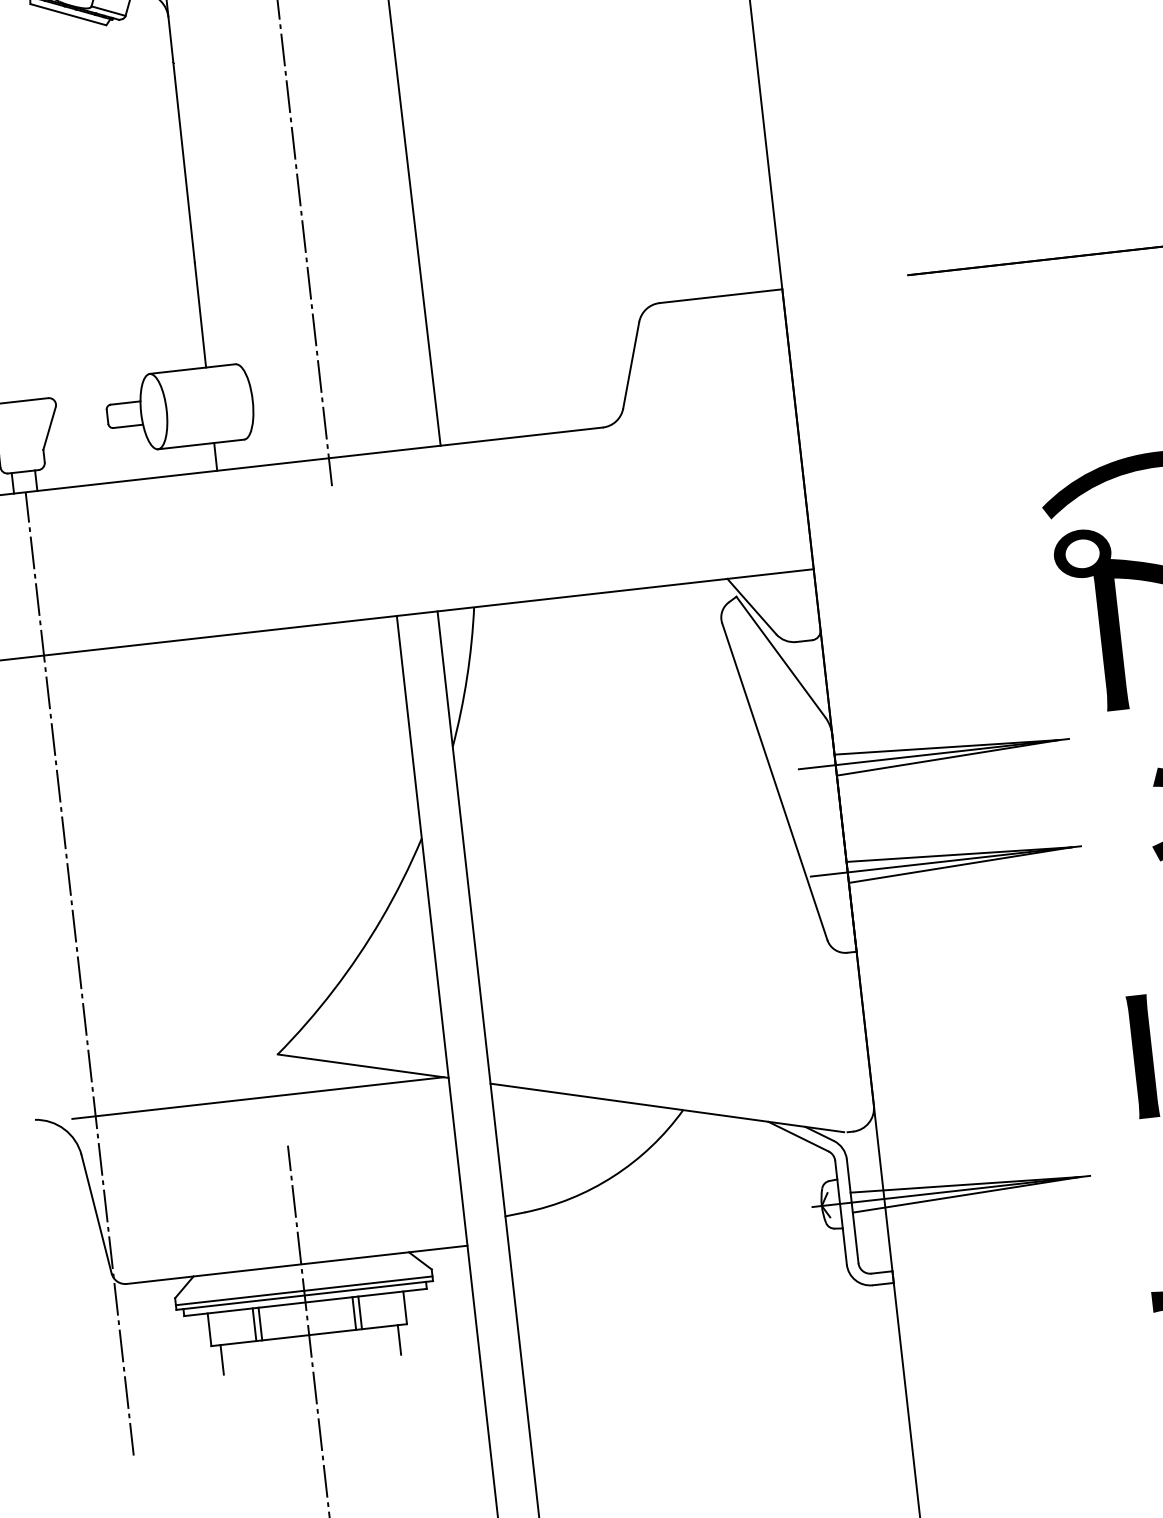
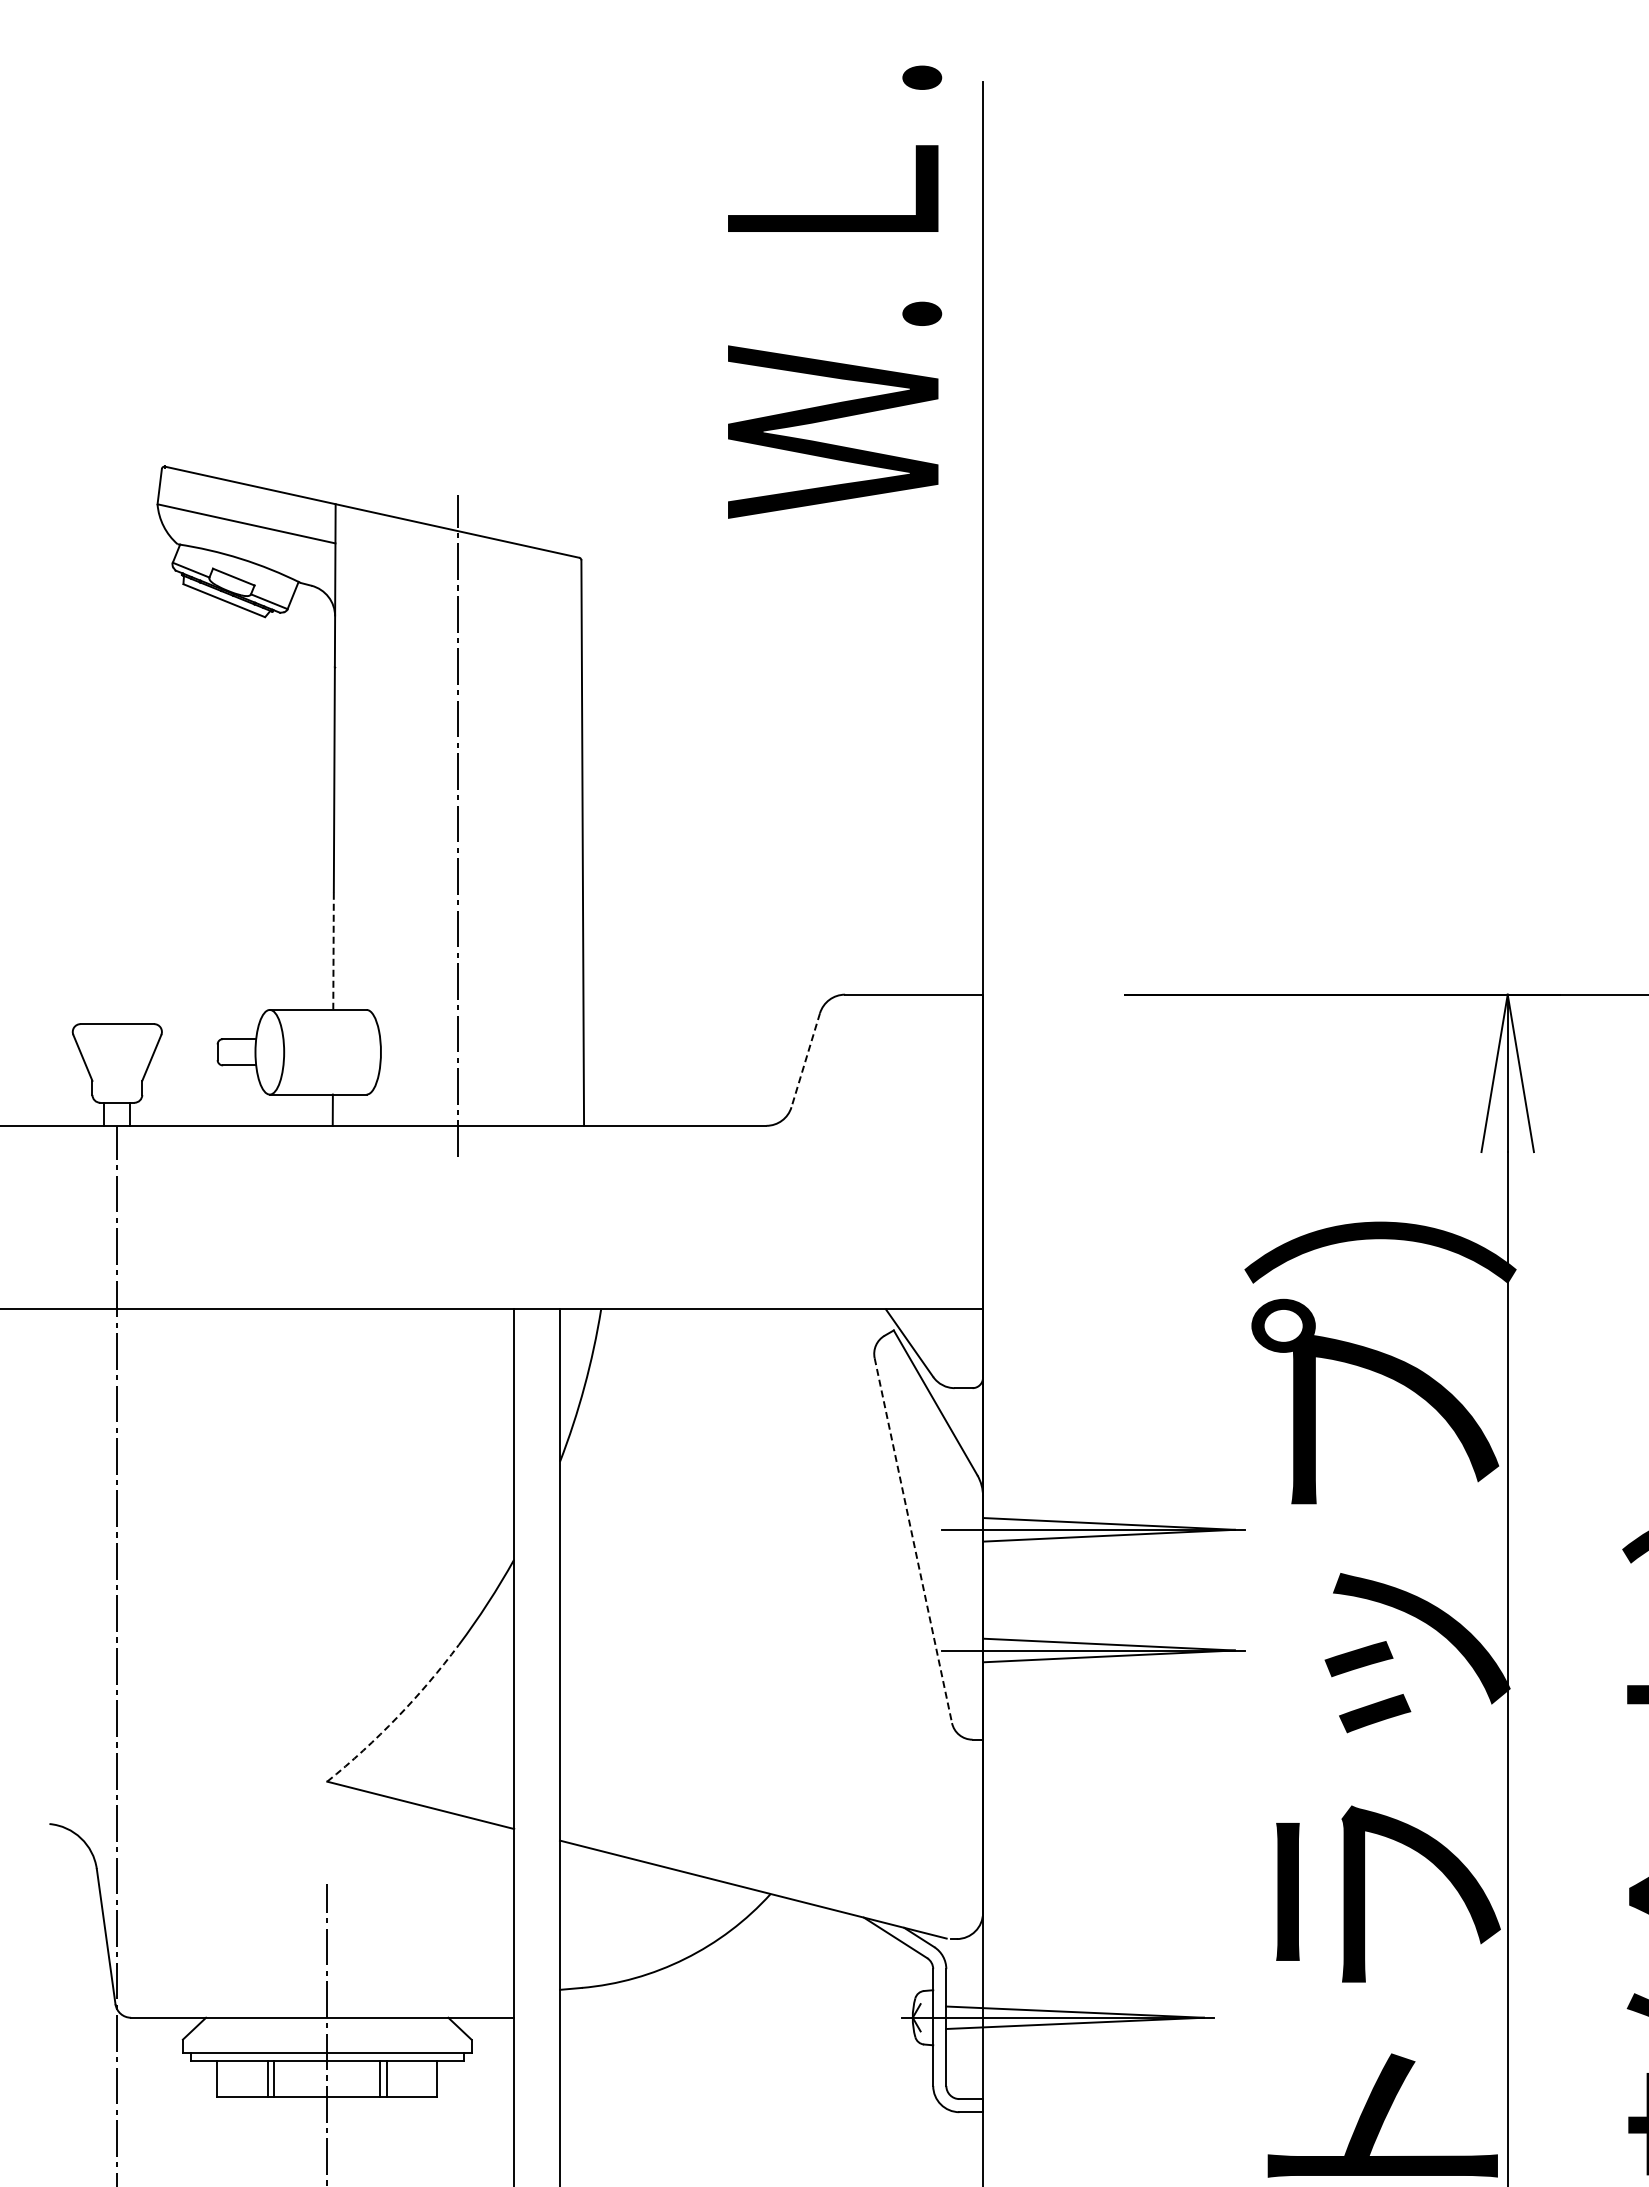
line: (200, 314) -> (333, 950), solid -> dashed
line: (631, 365) -> (805, 1060), solid -> dashed
line: (775, 782) -> (913, 1541), solid -> dashed
arc: (333, 990) -> (397, 1717), solid -> dashed
line: (257, 1097) -> (299, 1827), removed
line: (303, 1290) -> (326, 2047), removed
line: (399, 1339) -> (426, 2113), removed
line: (222, 1359) -> (227, 2113), removed

